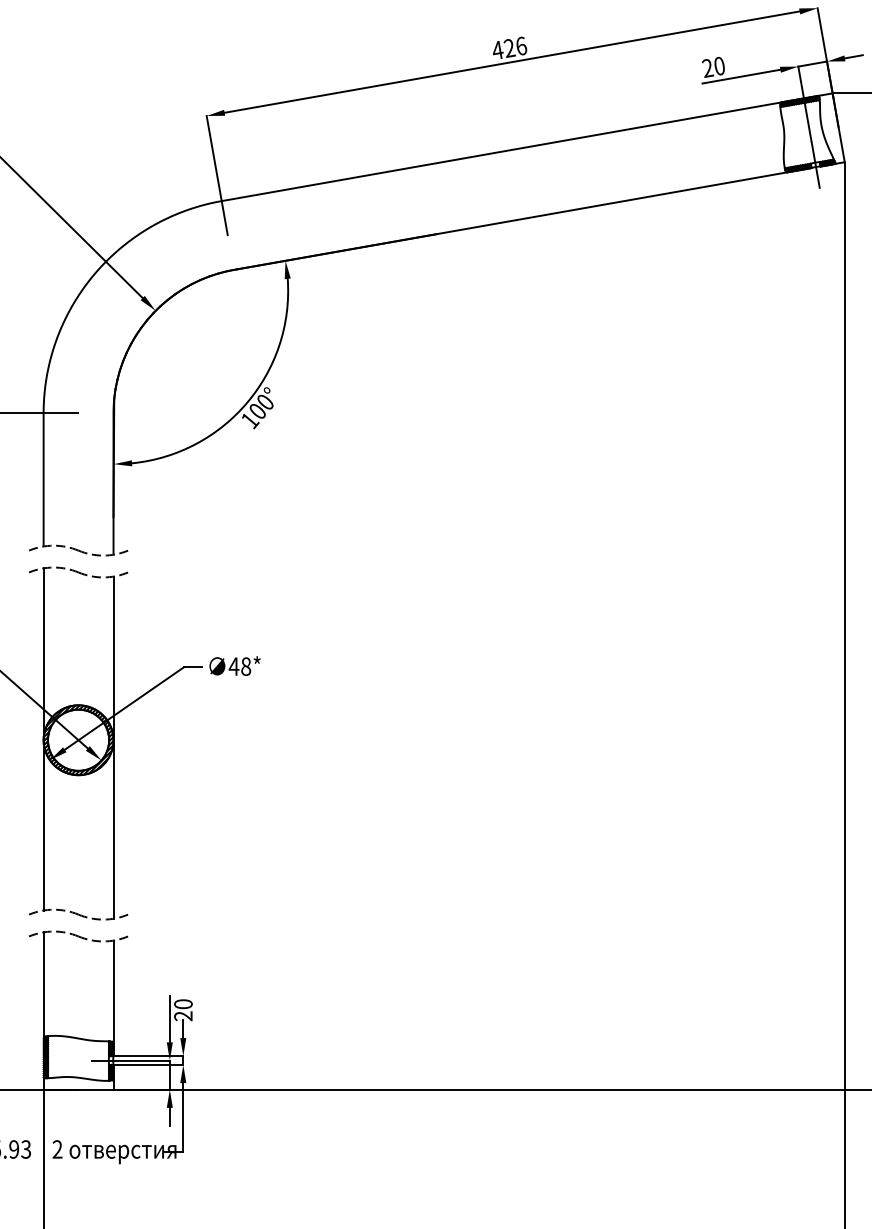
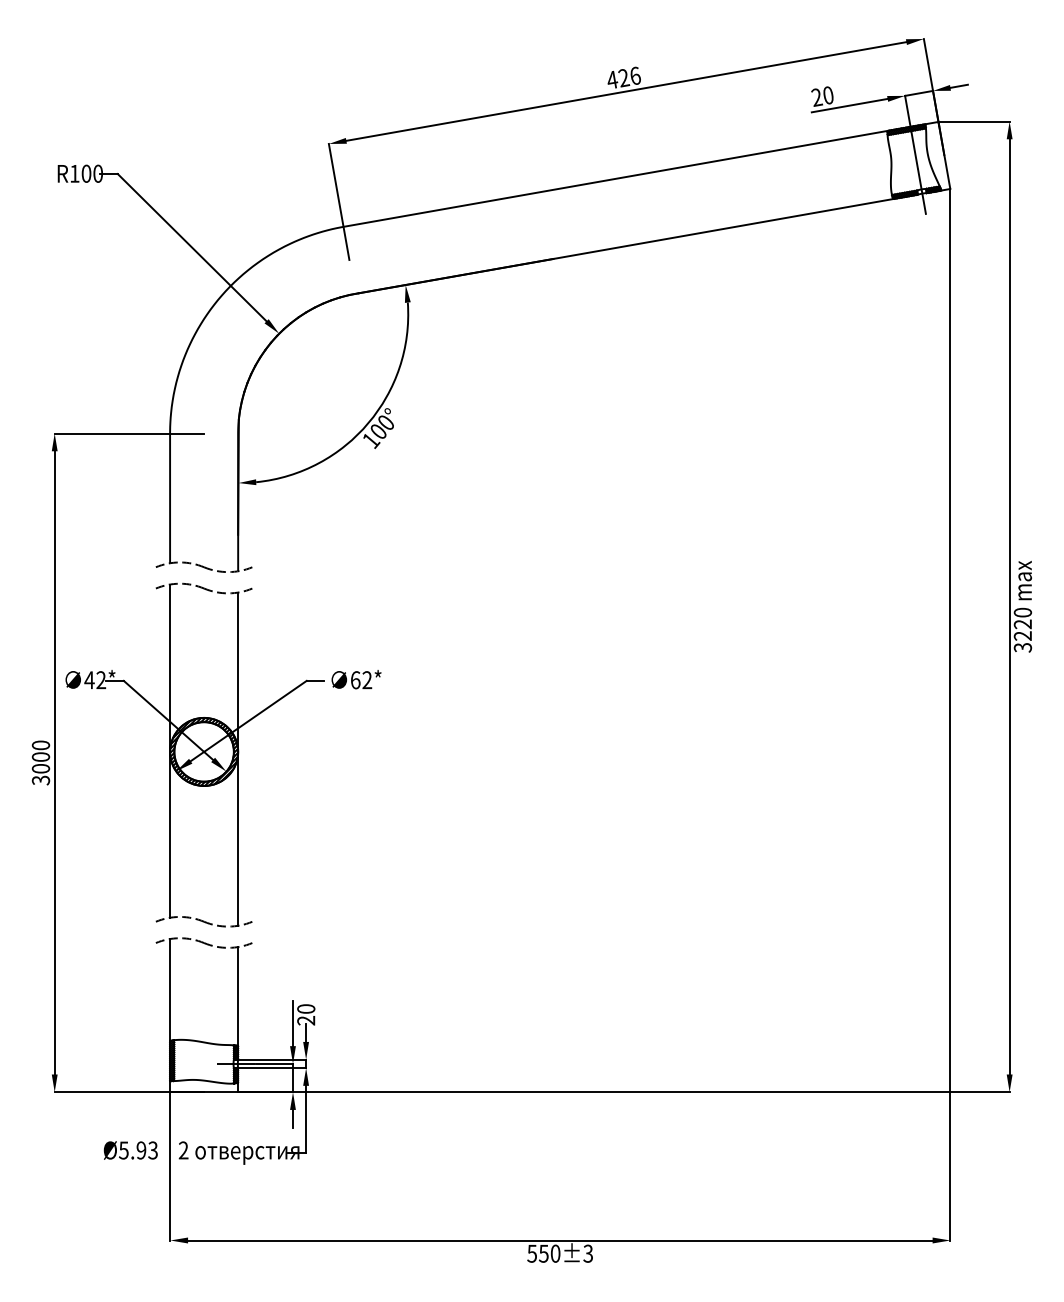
text: (240, 666) -> (361, 680), 48* -> 62*

